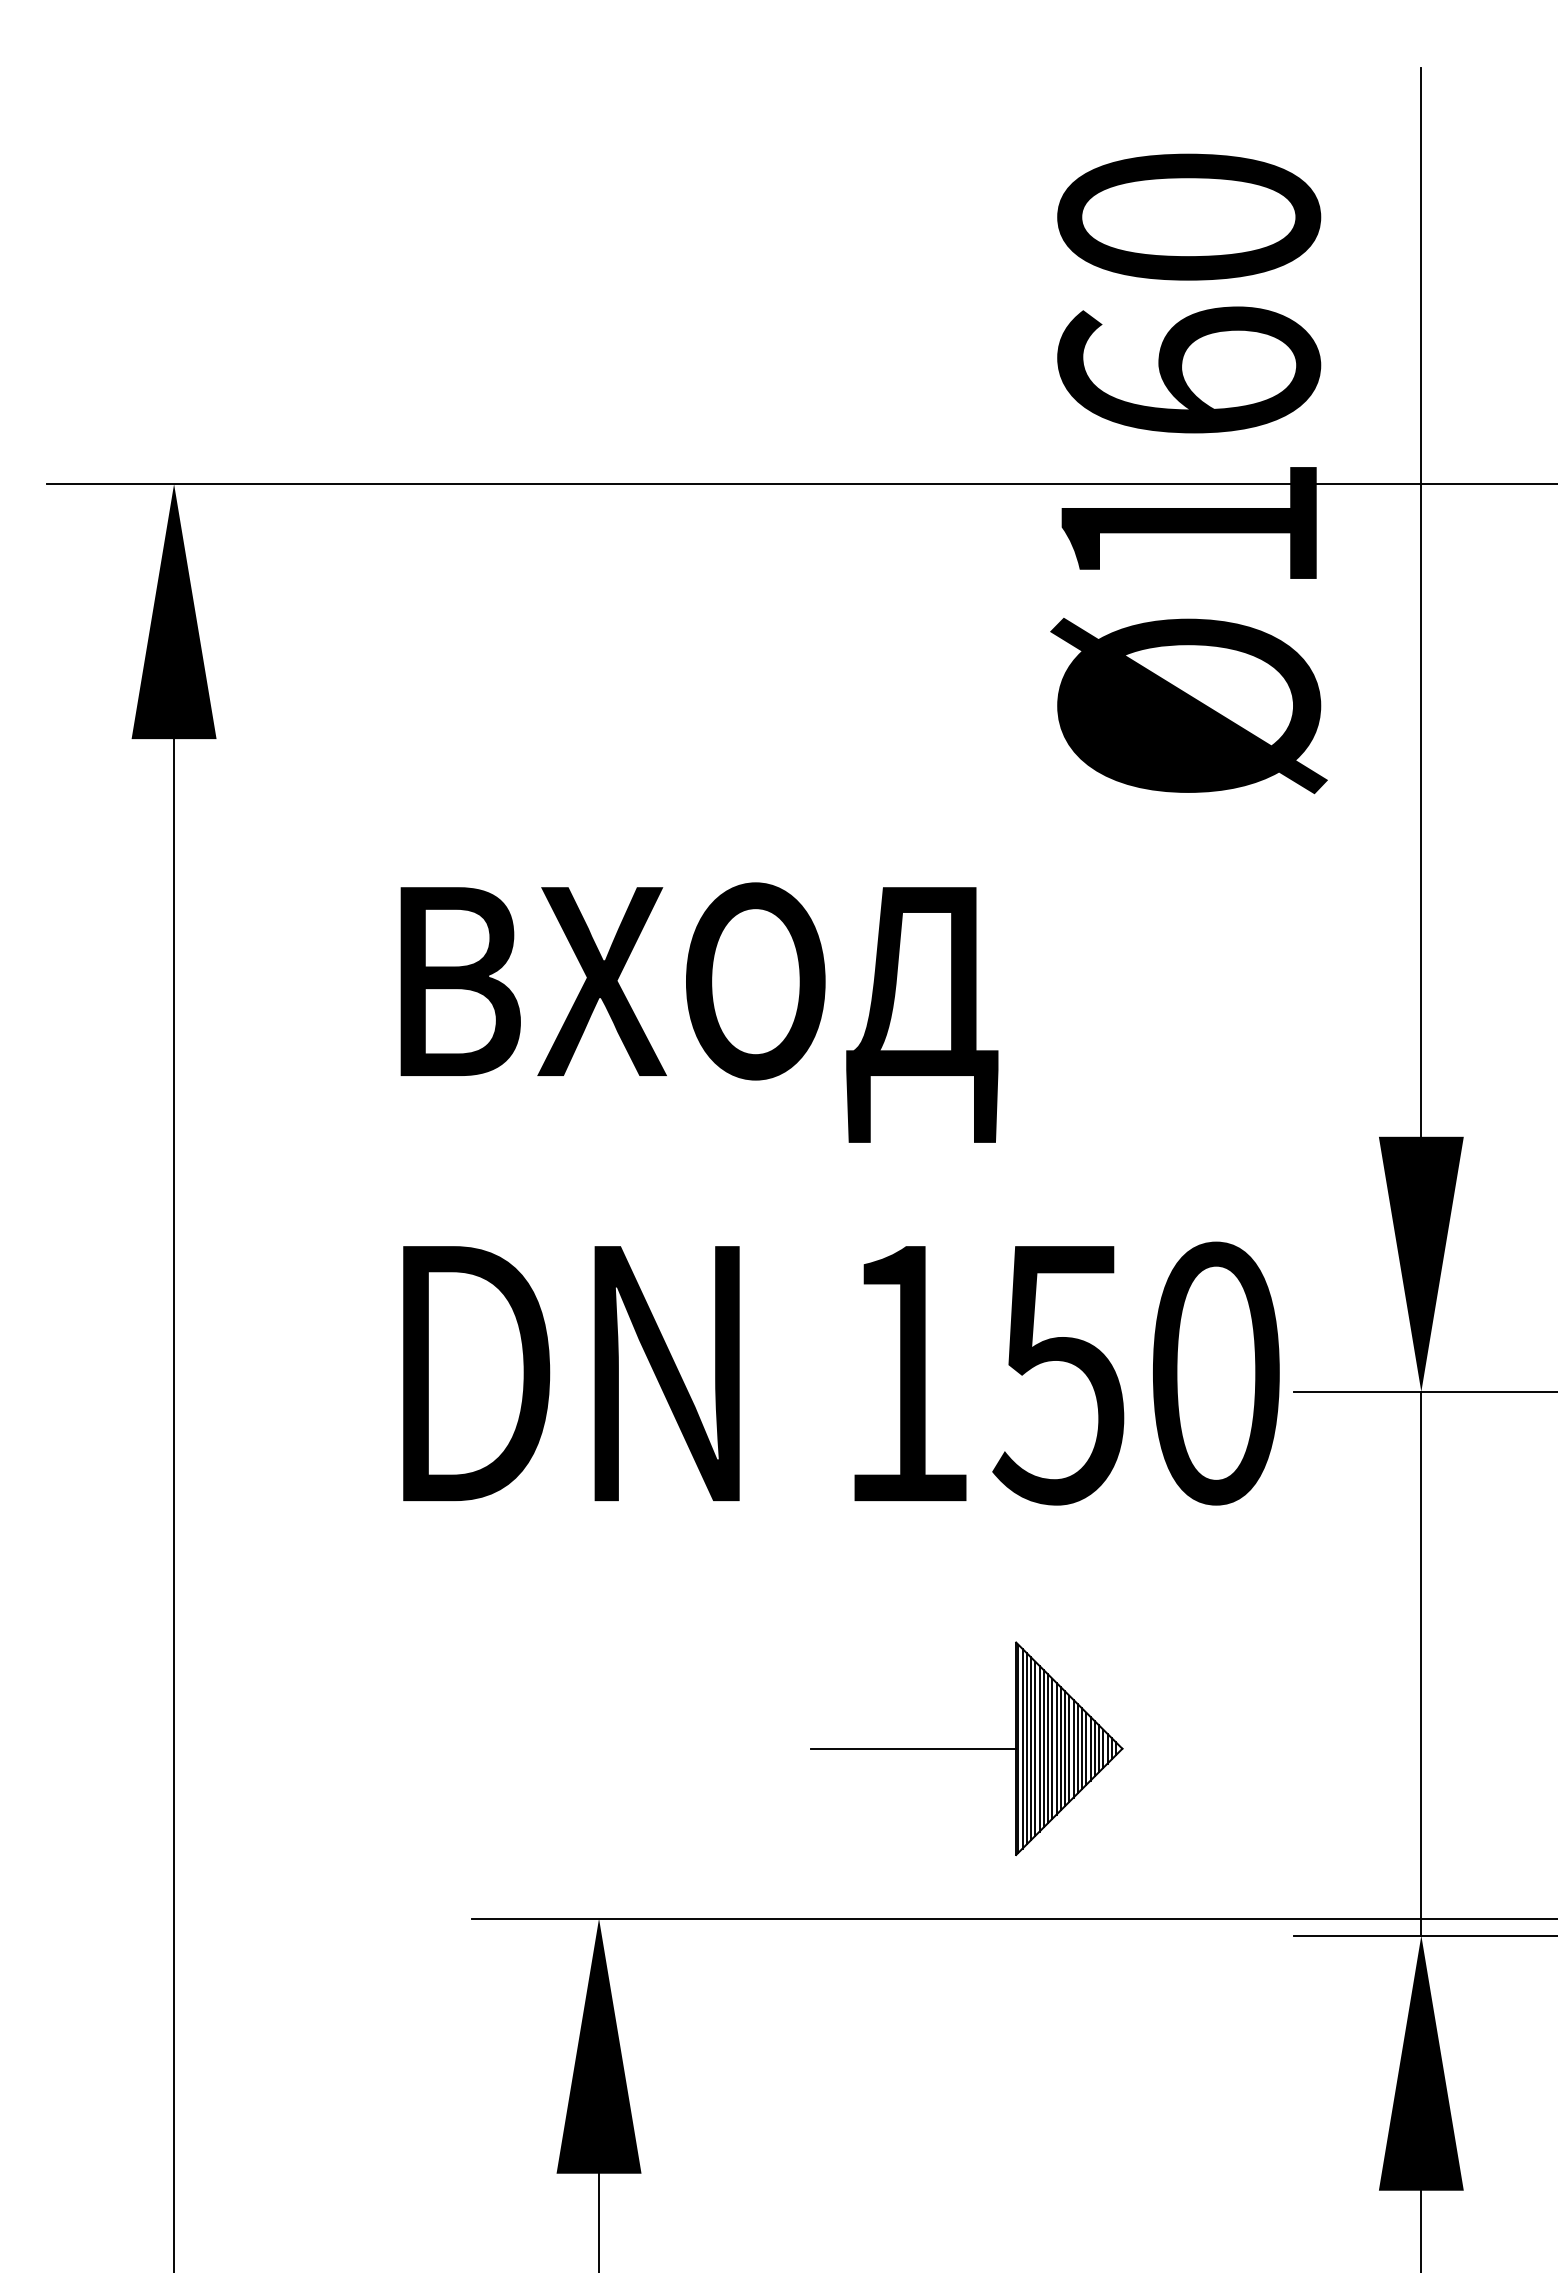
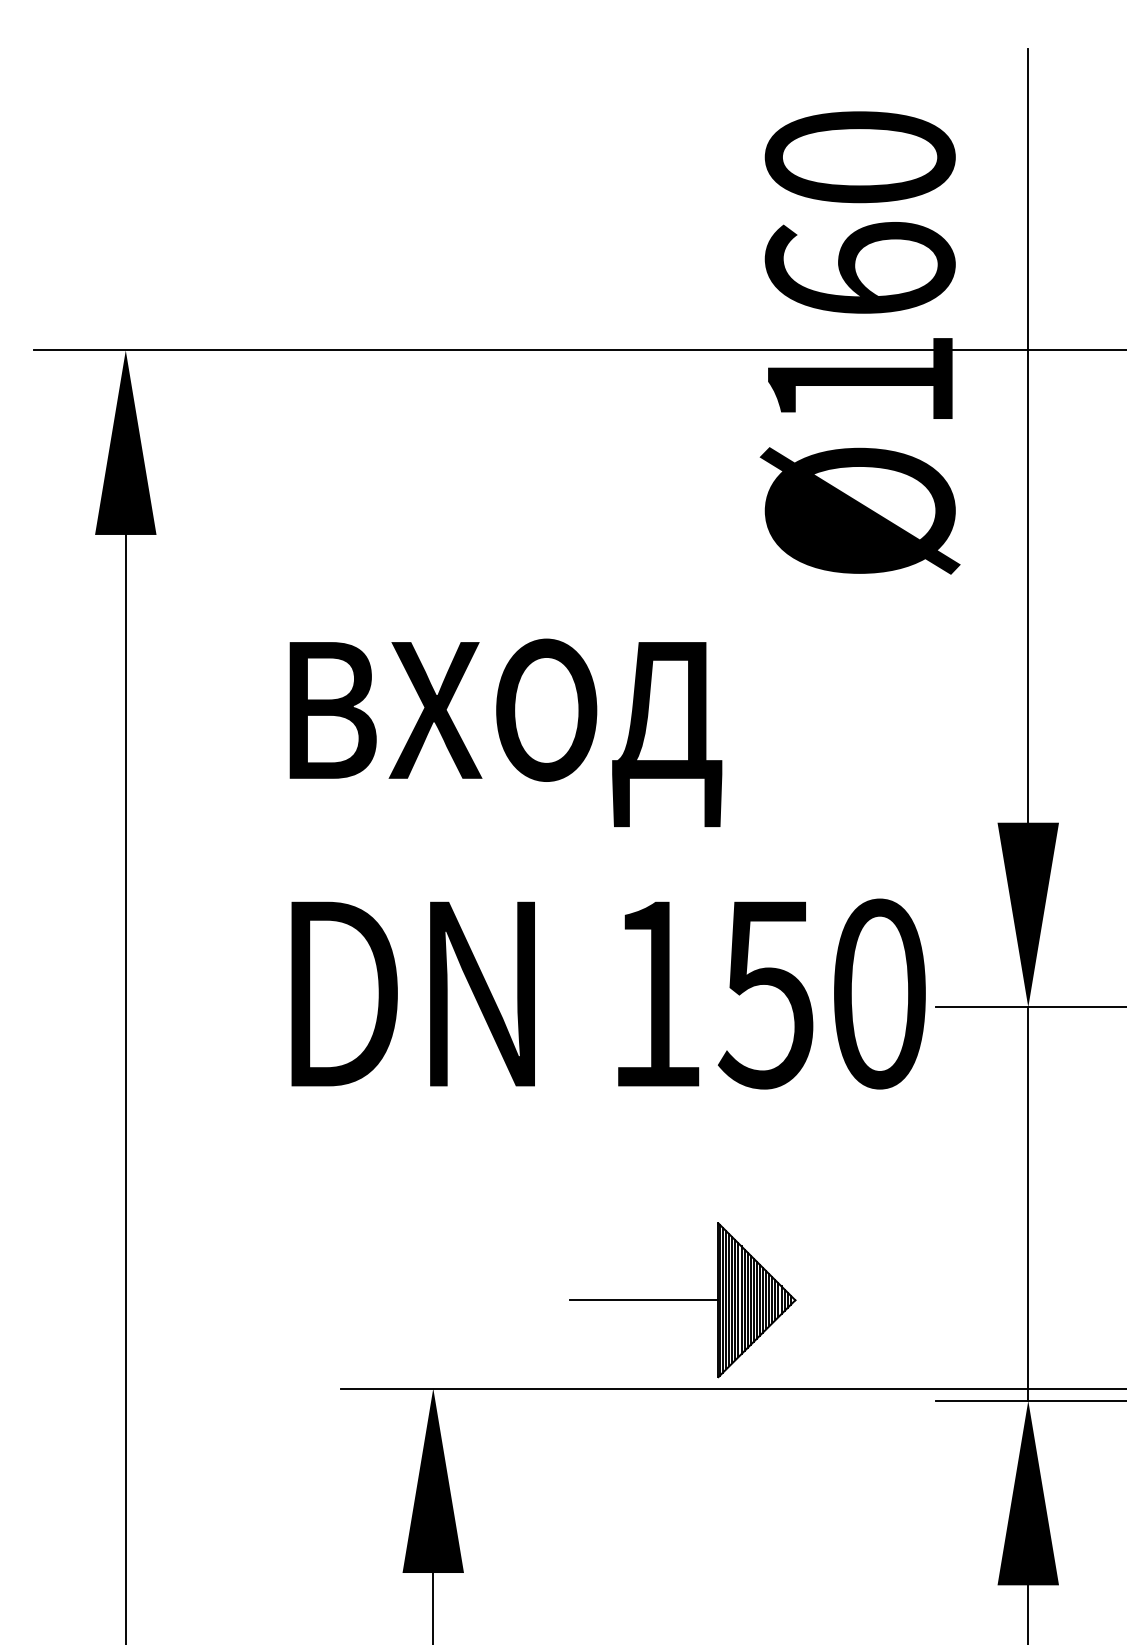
part: (966, 1748) -> (682, 1300), moved

